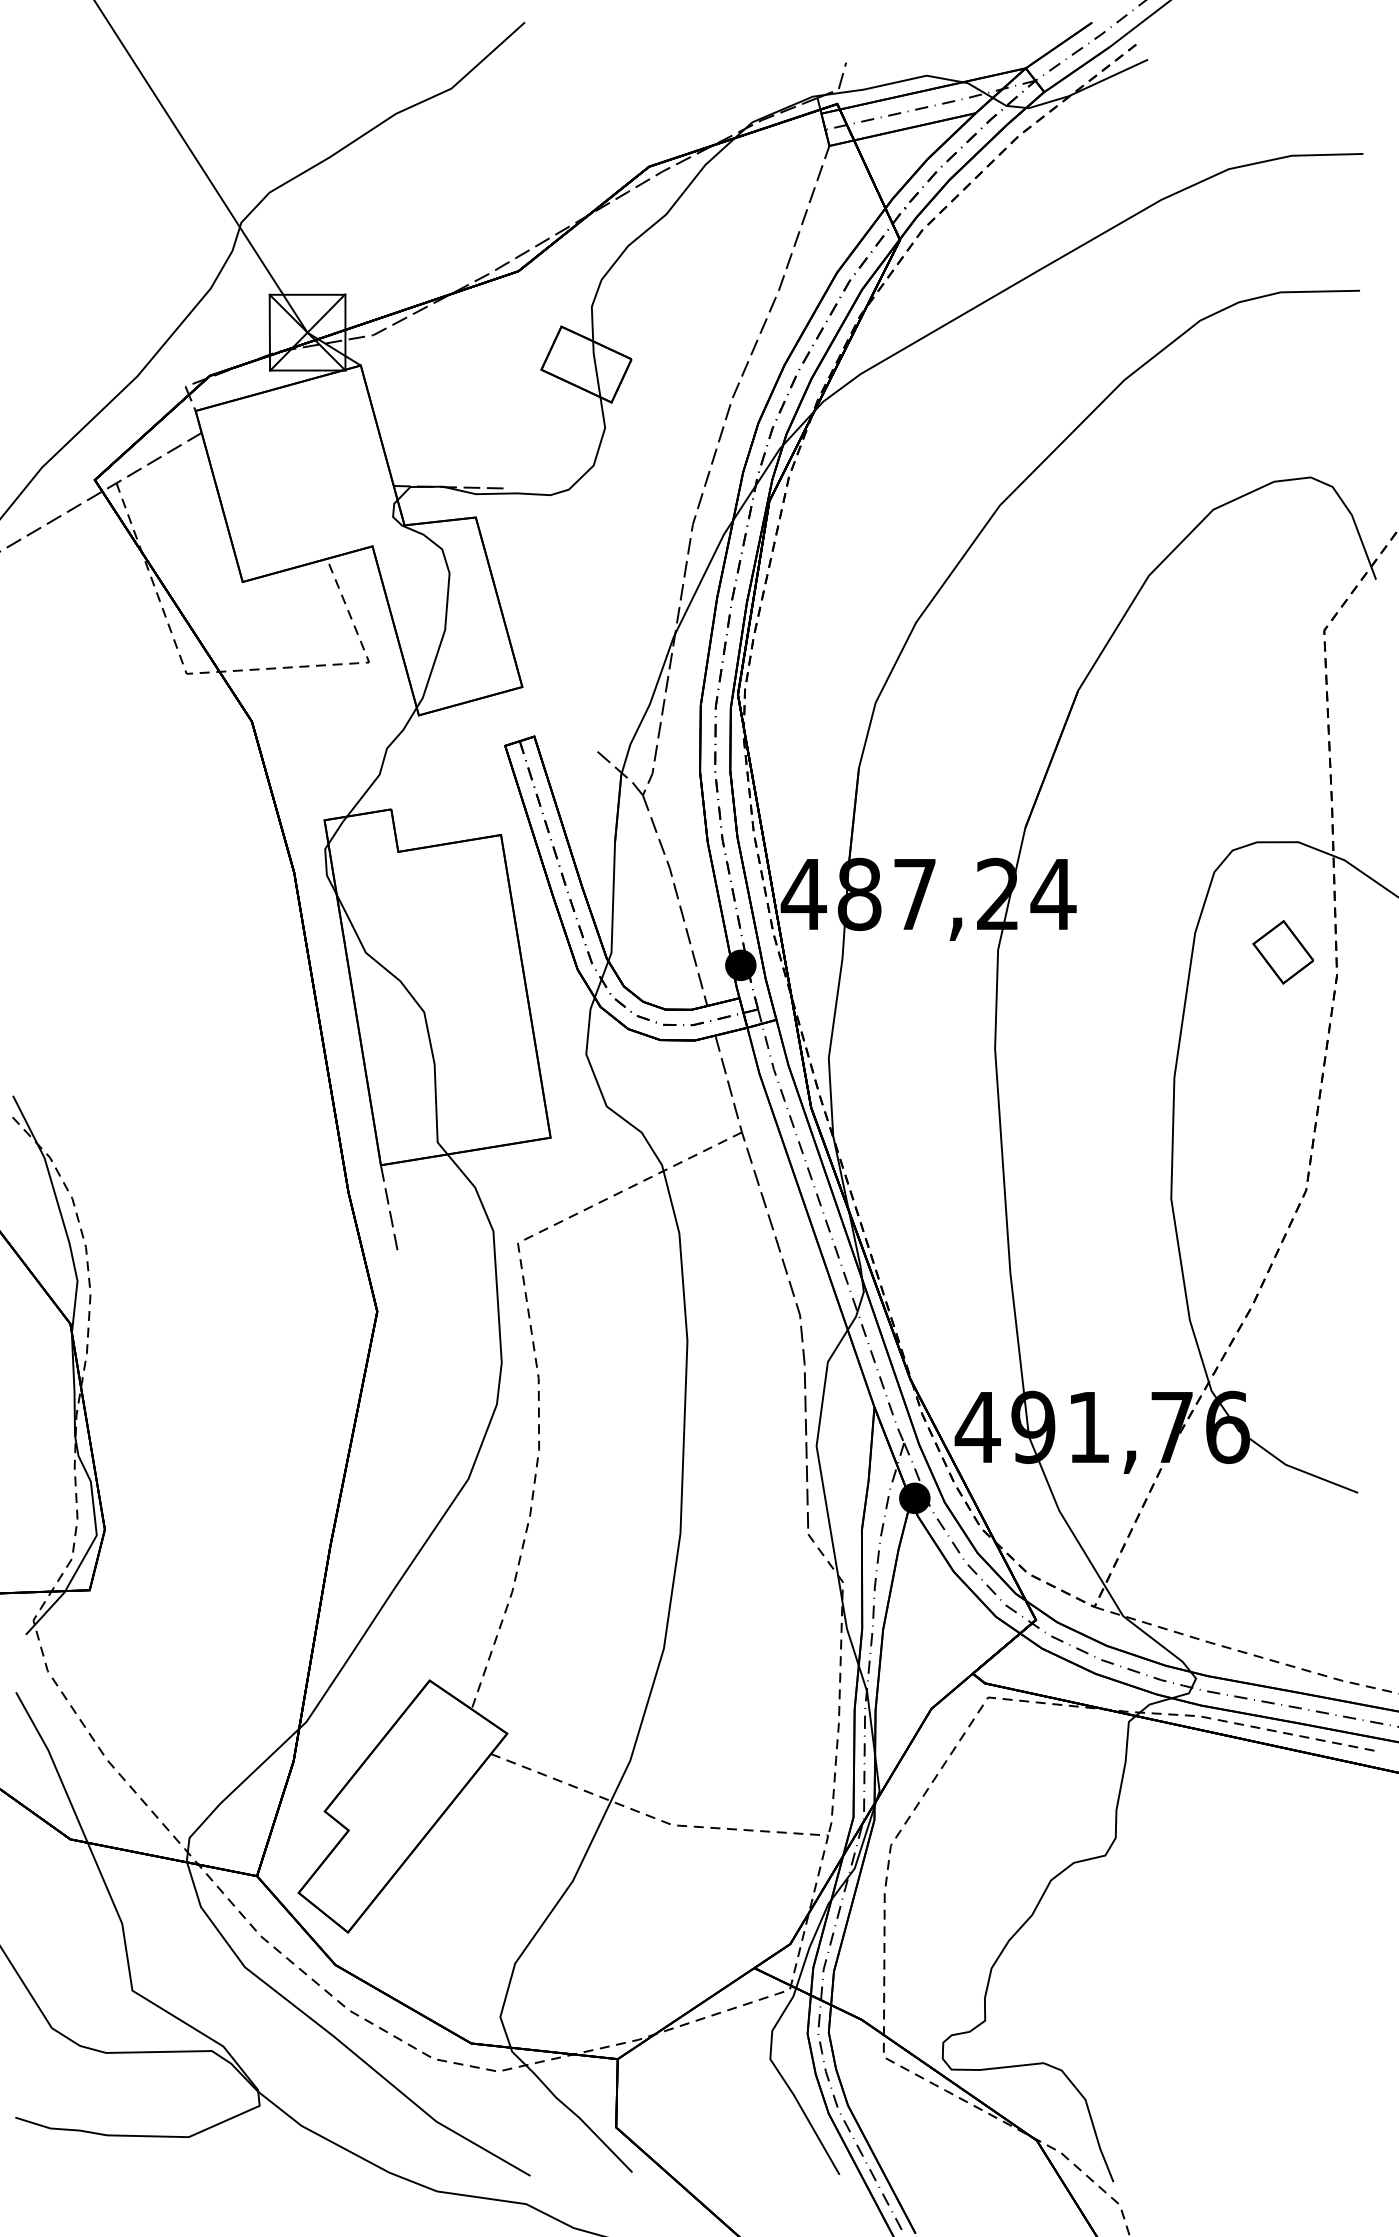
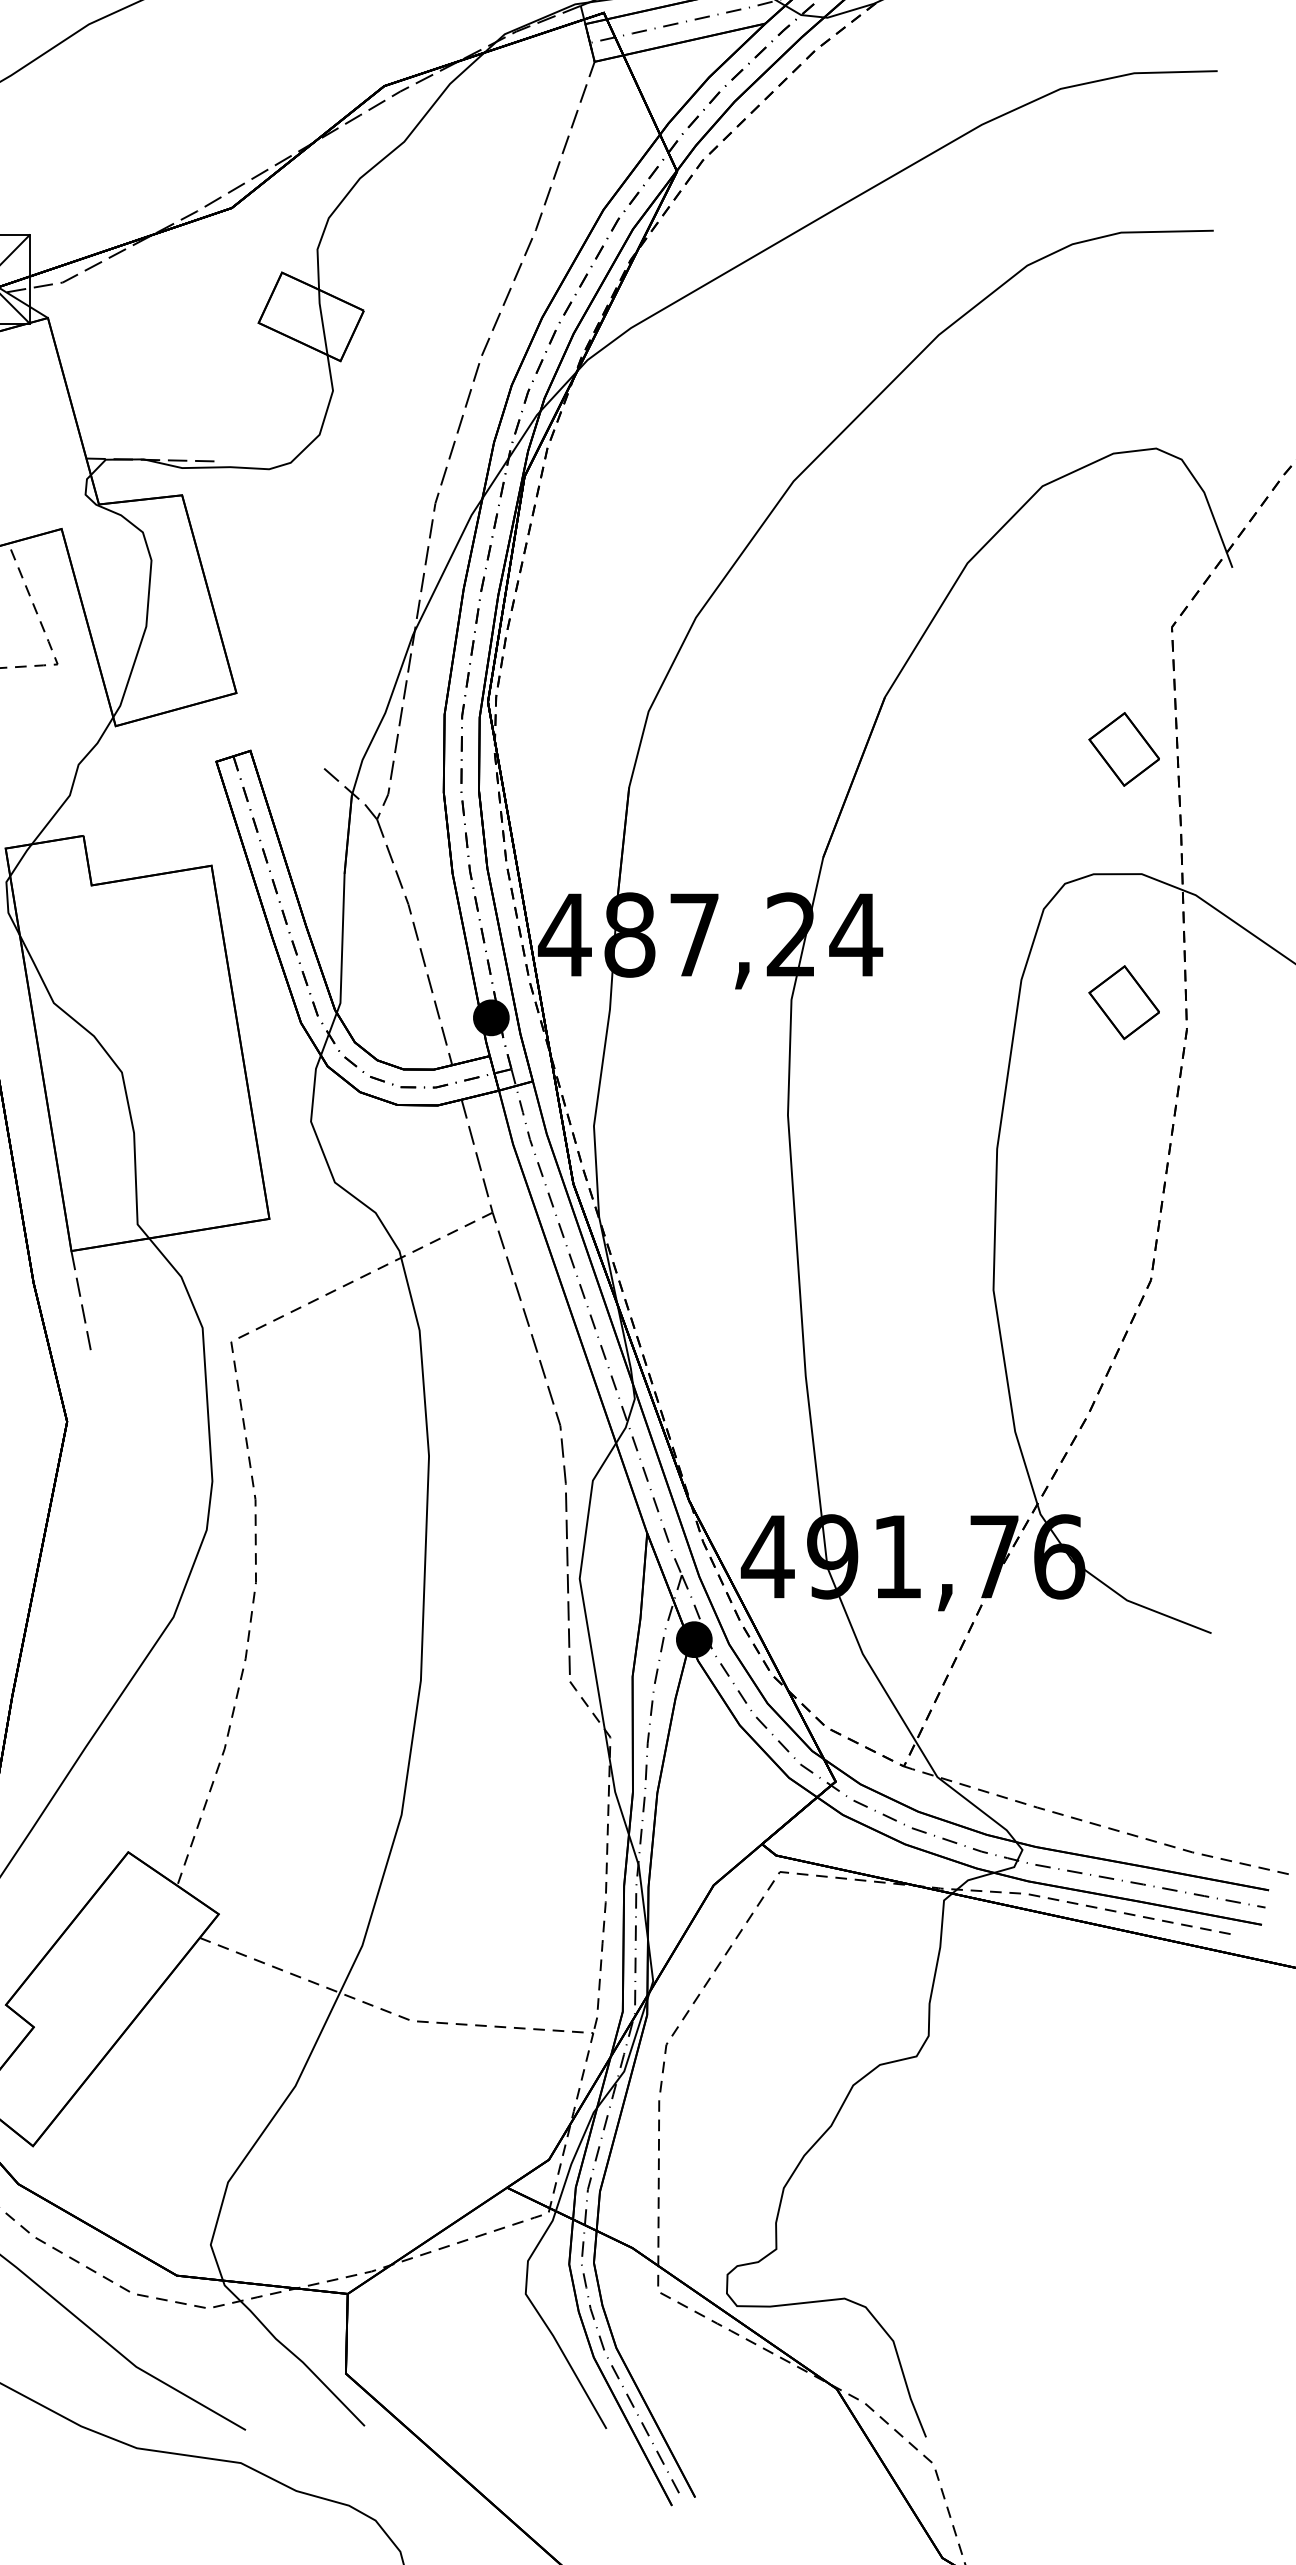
part: (1282, 735) -> (1123, 749), added

